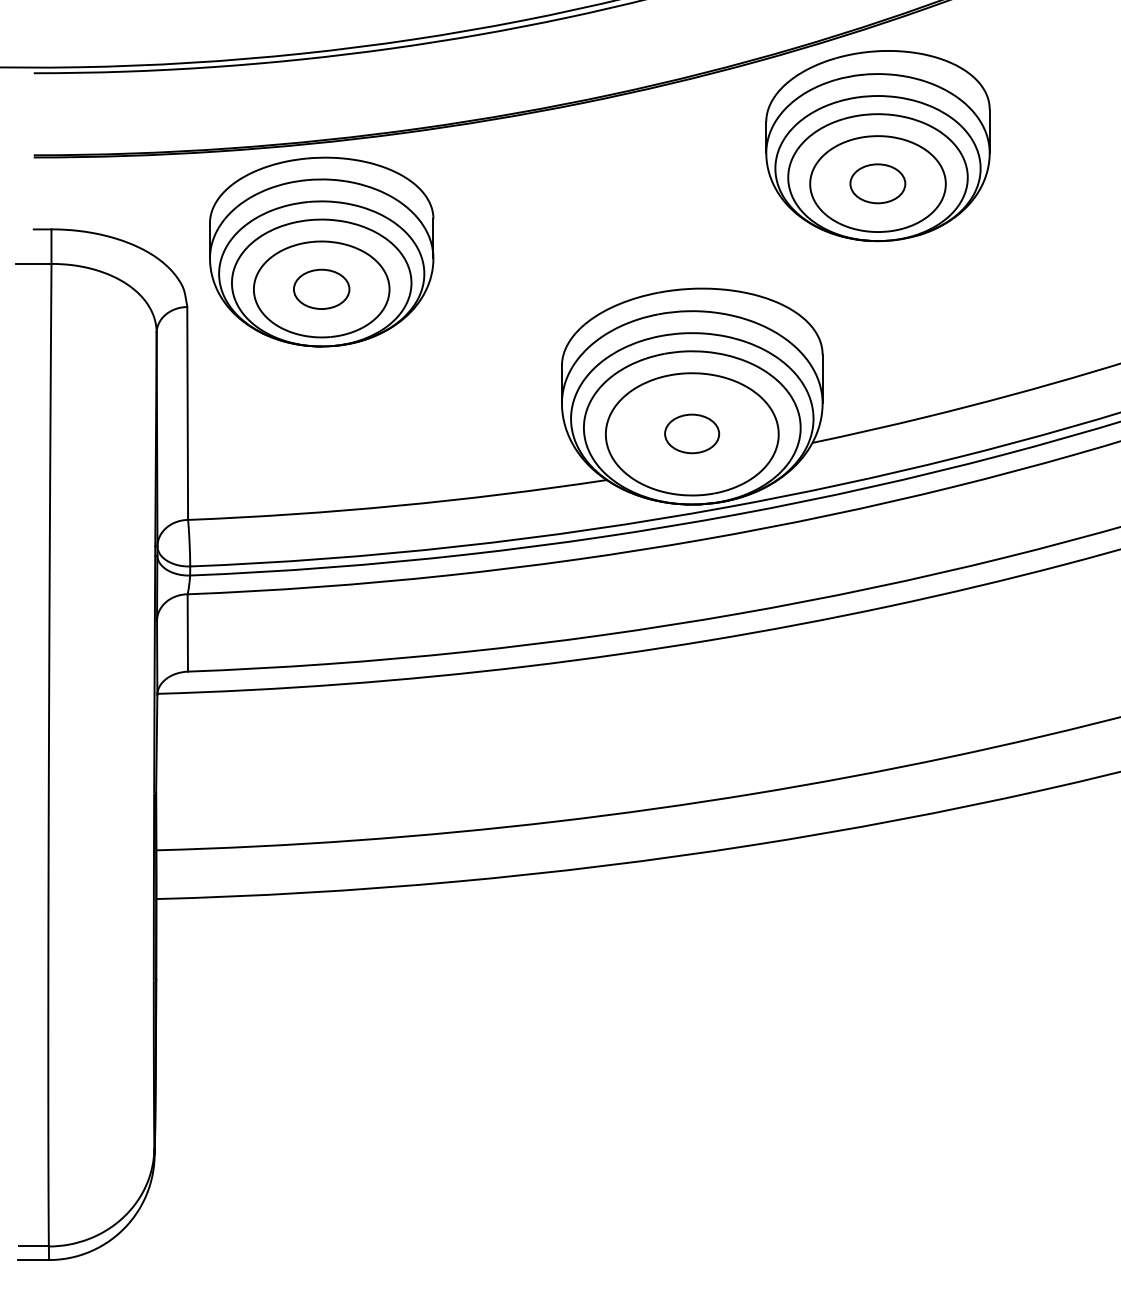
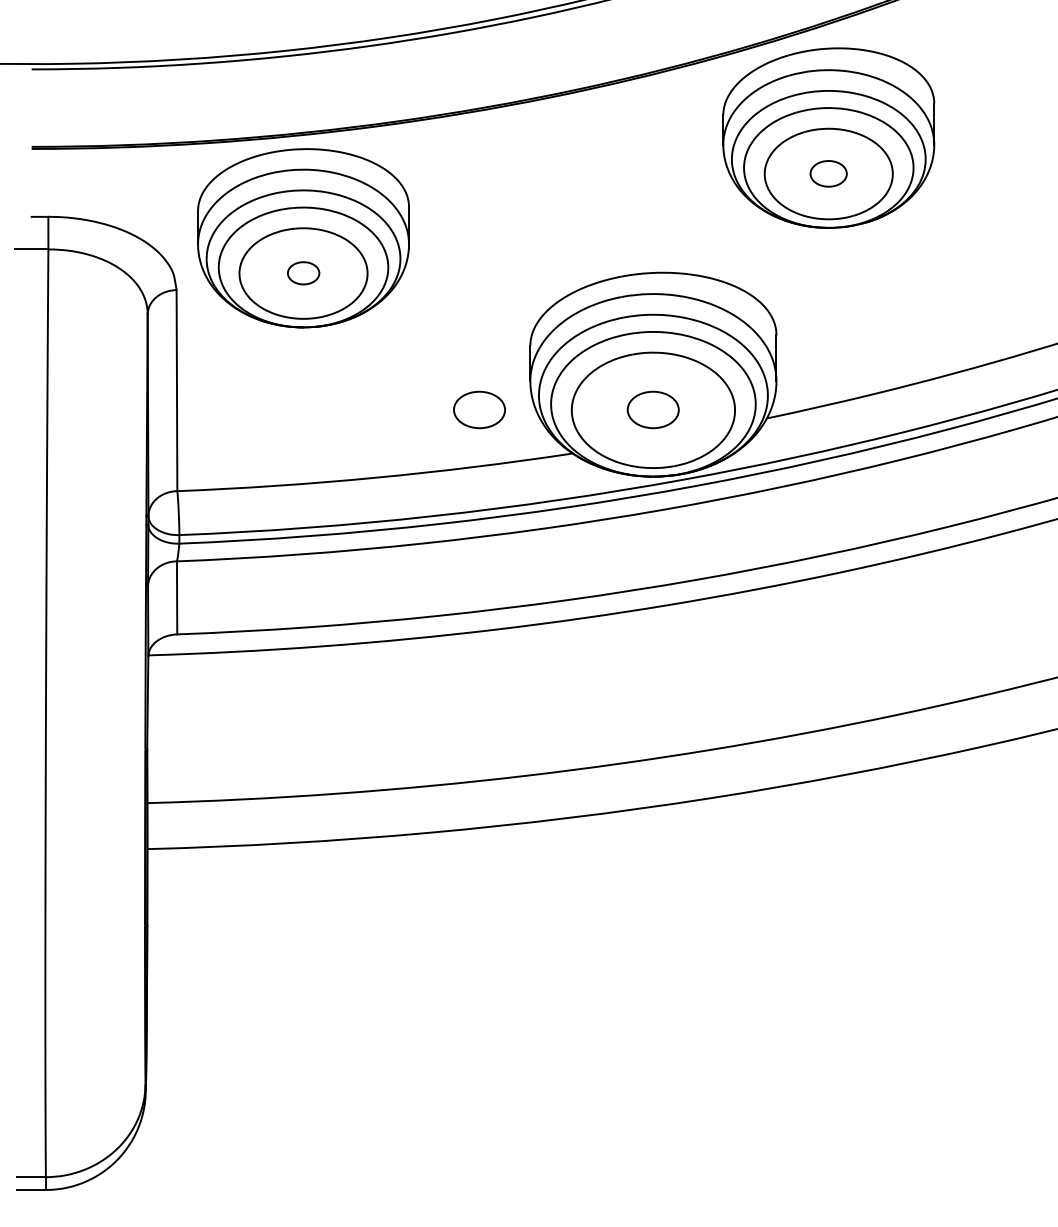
part: (877, 183) -> (828, 173), size x0.7
part: (321, 288) -> (303, 272), size x0.6
part: (508, 433) -> (479, 409), added

